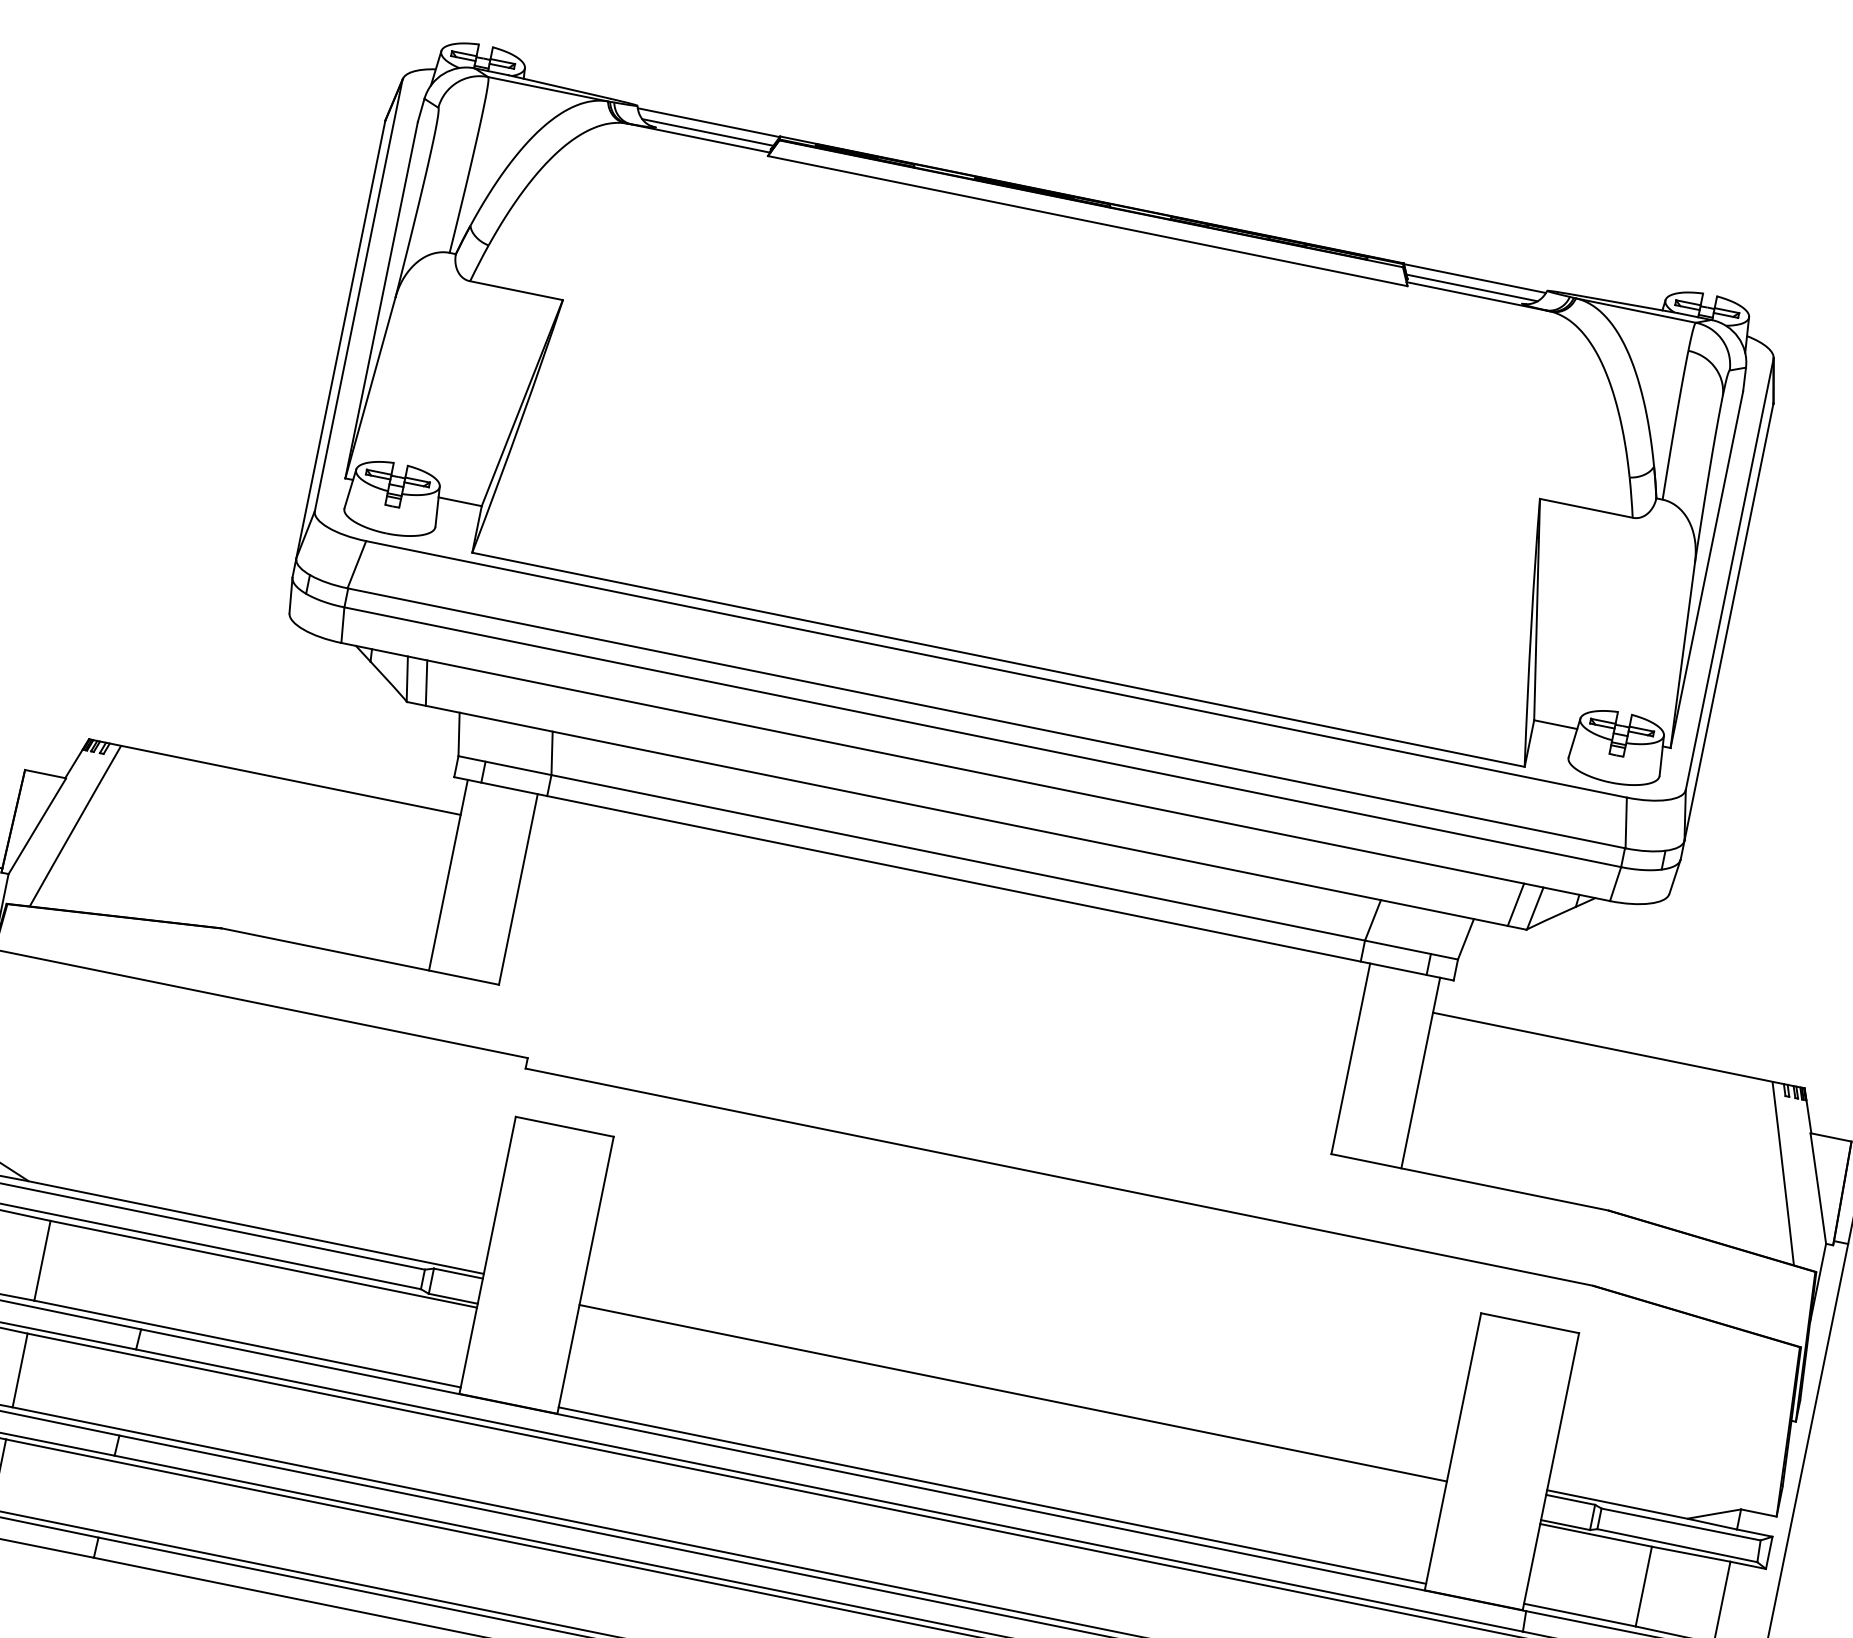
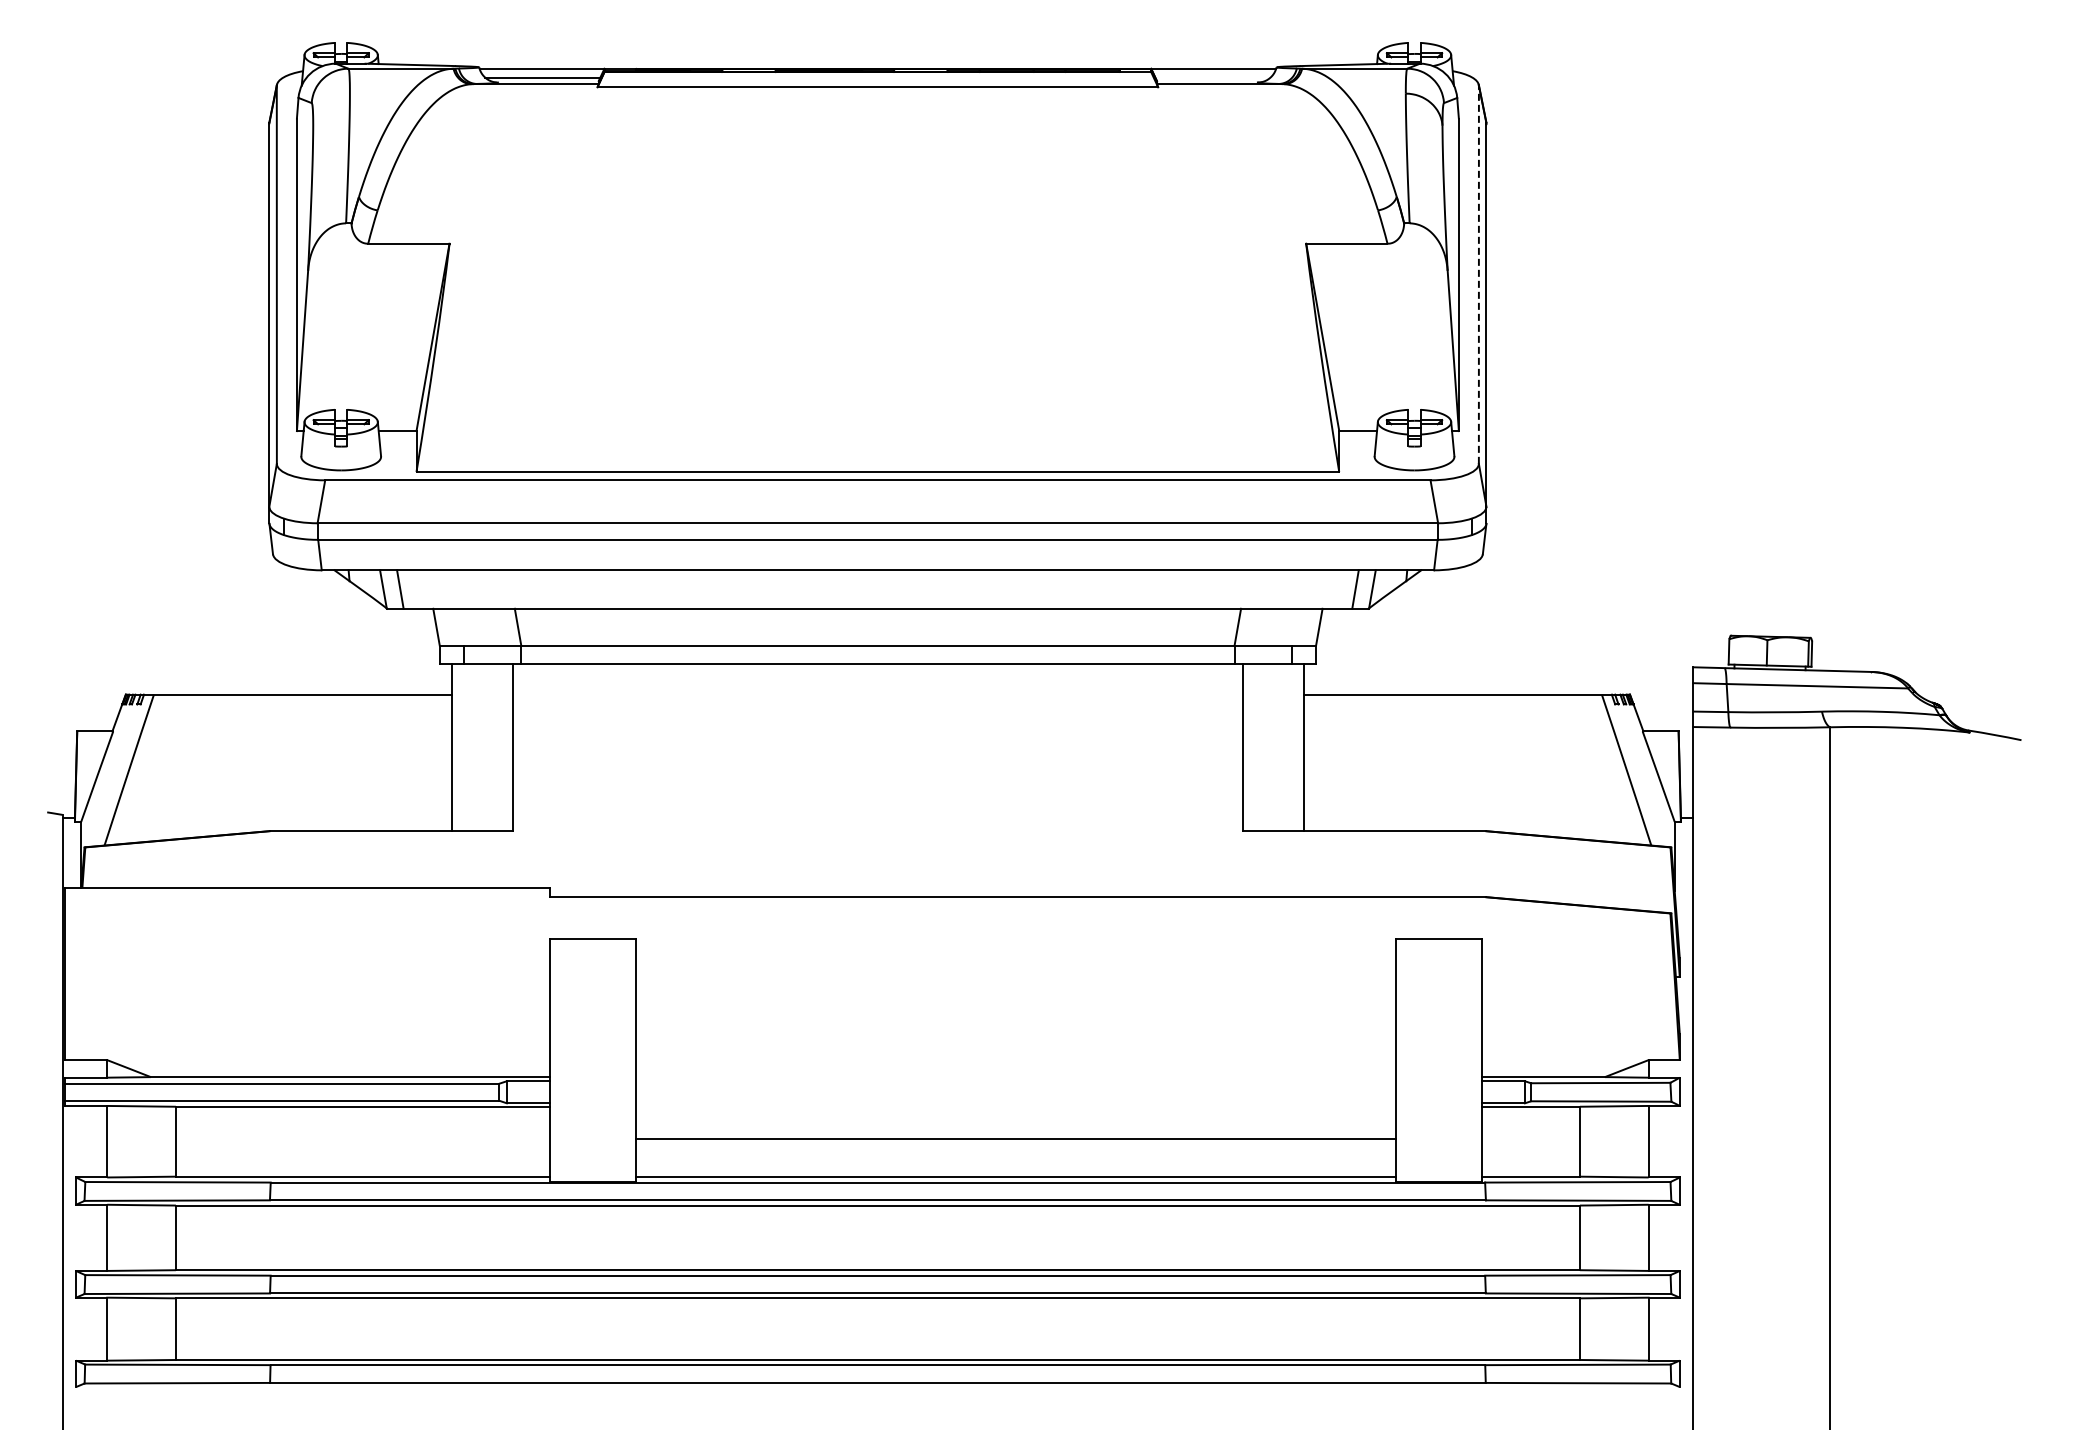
line: (1471, 287) -> (1212, 77), removed
line: (1729, 573) -> (1478, 274), solid -> dashed
line: (1012, 1392) -> (1015, 1138), moved

